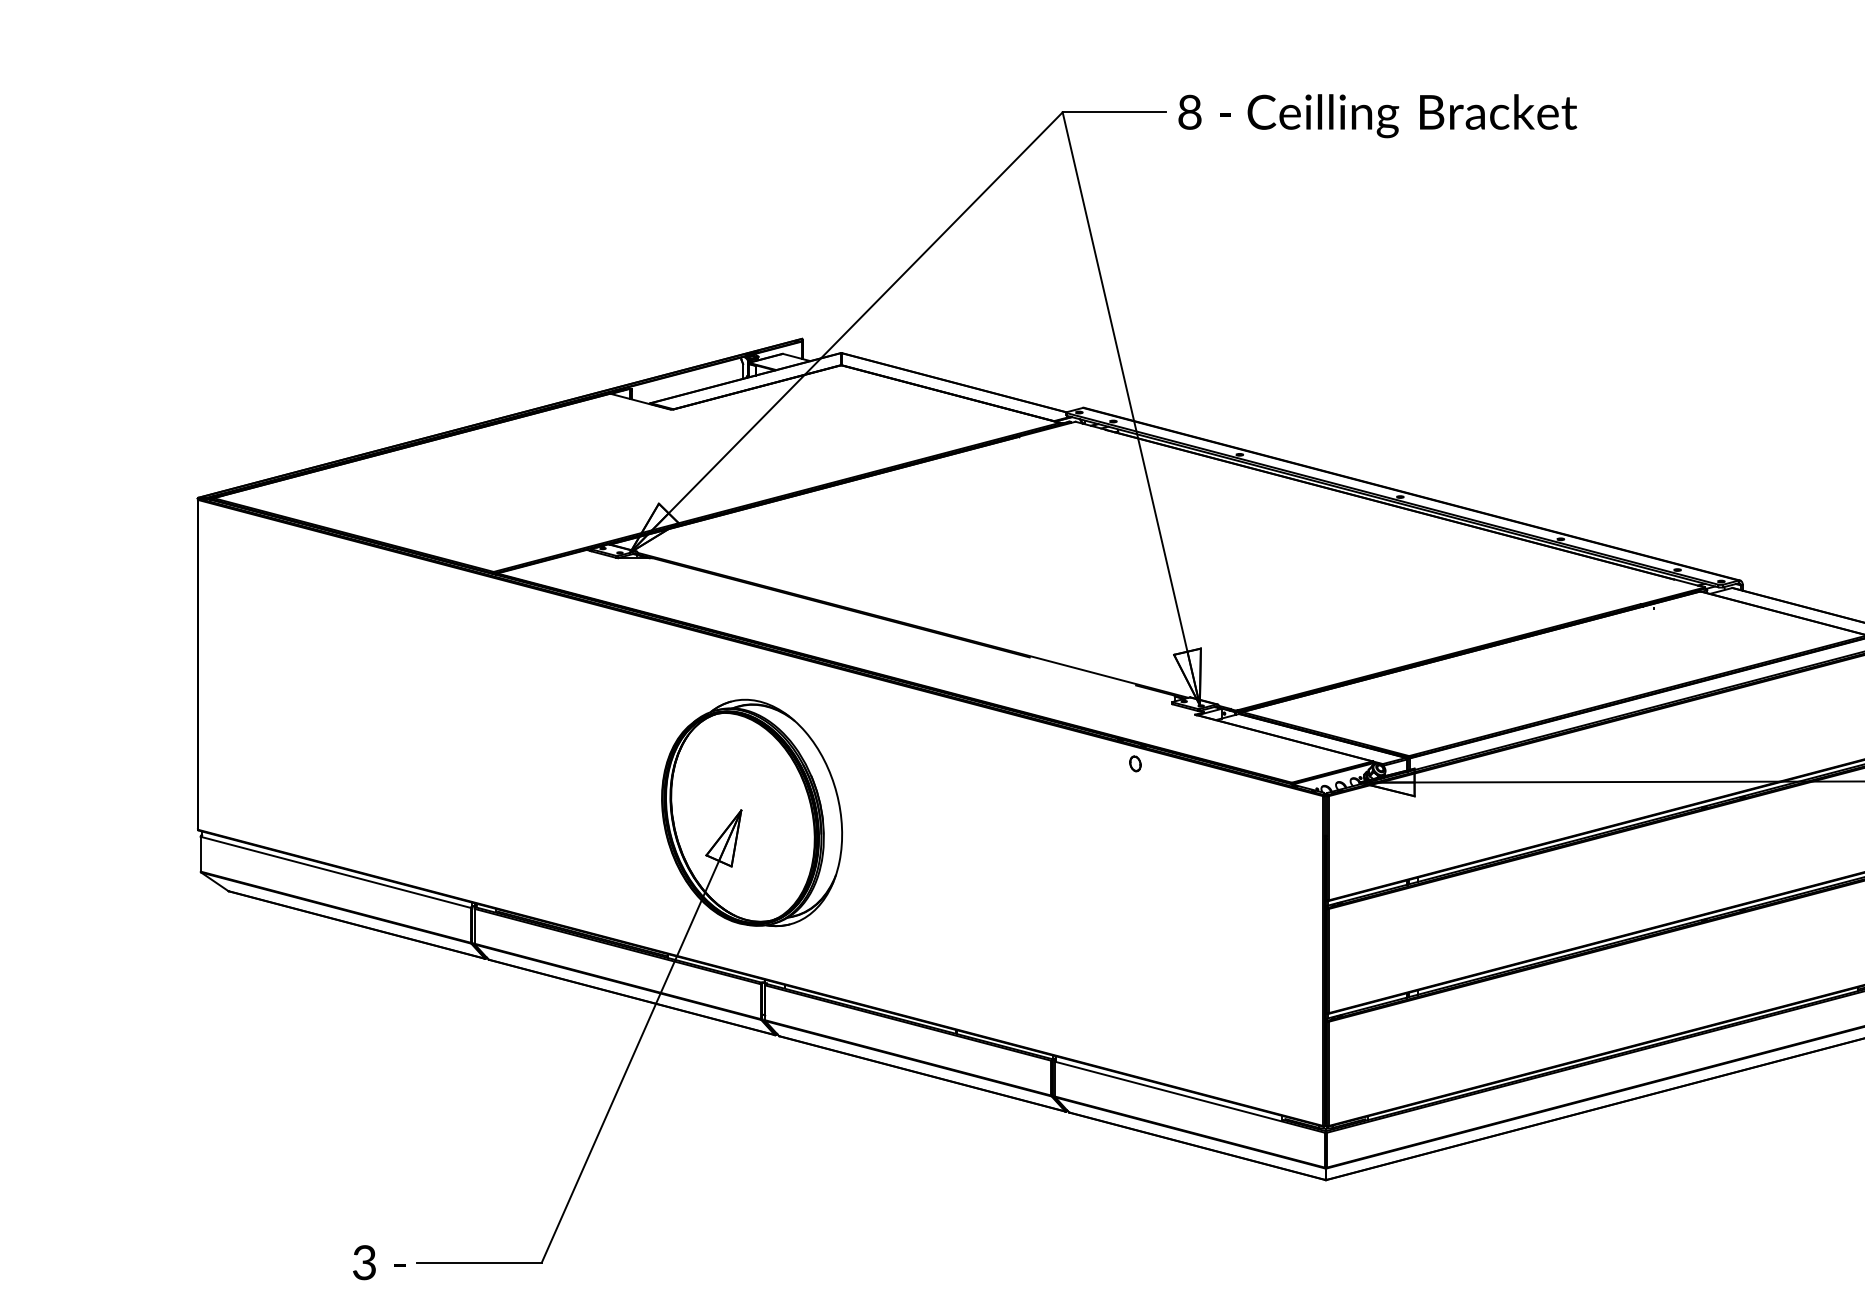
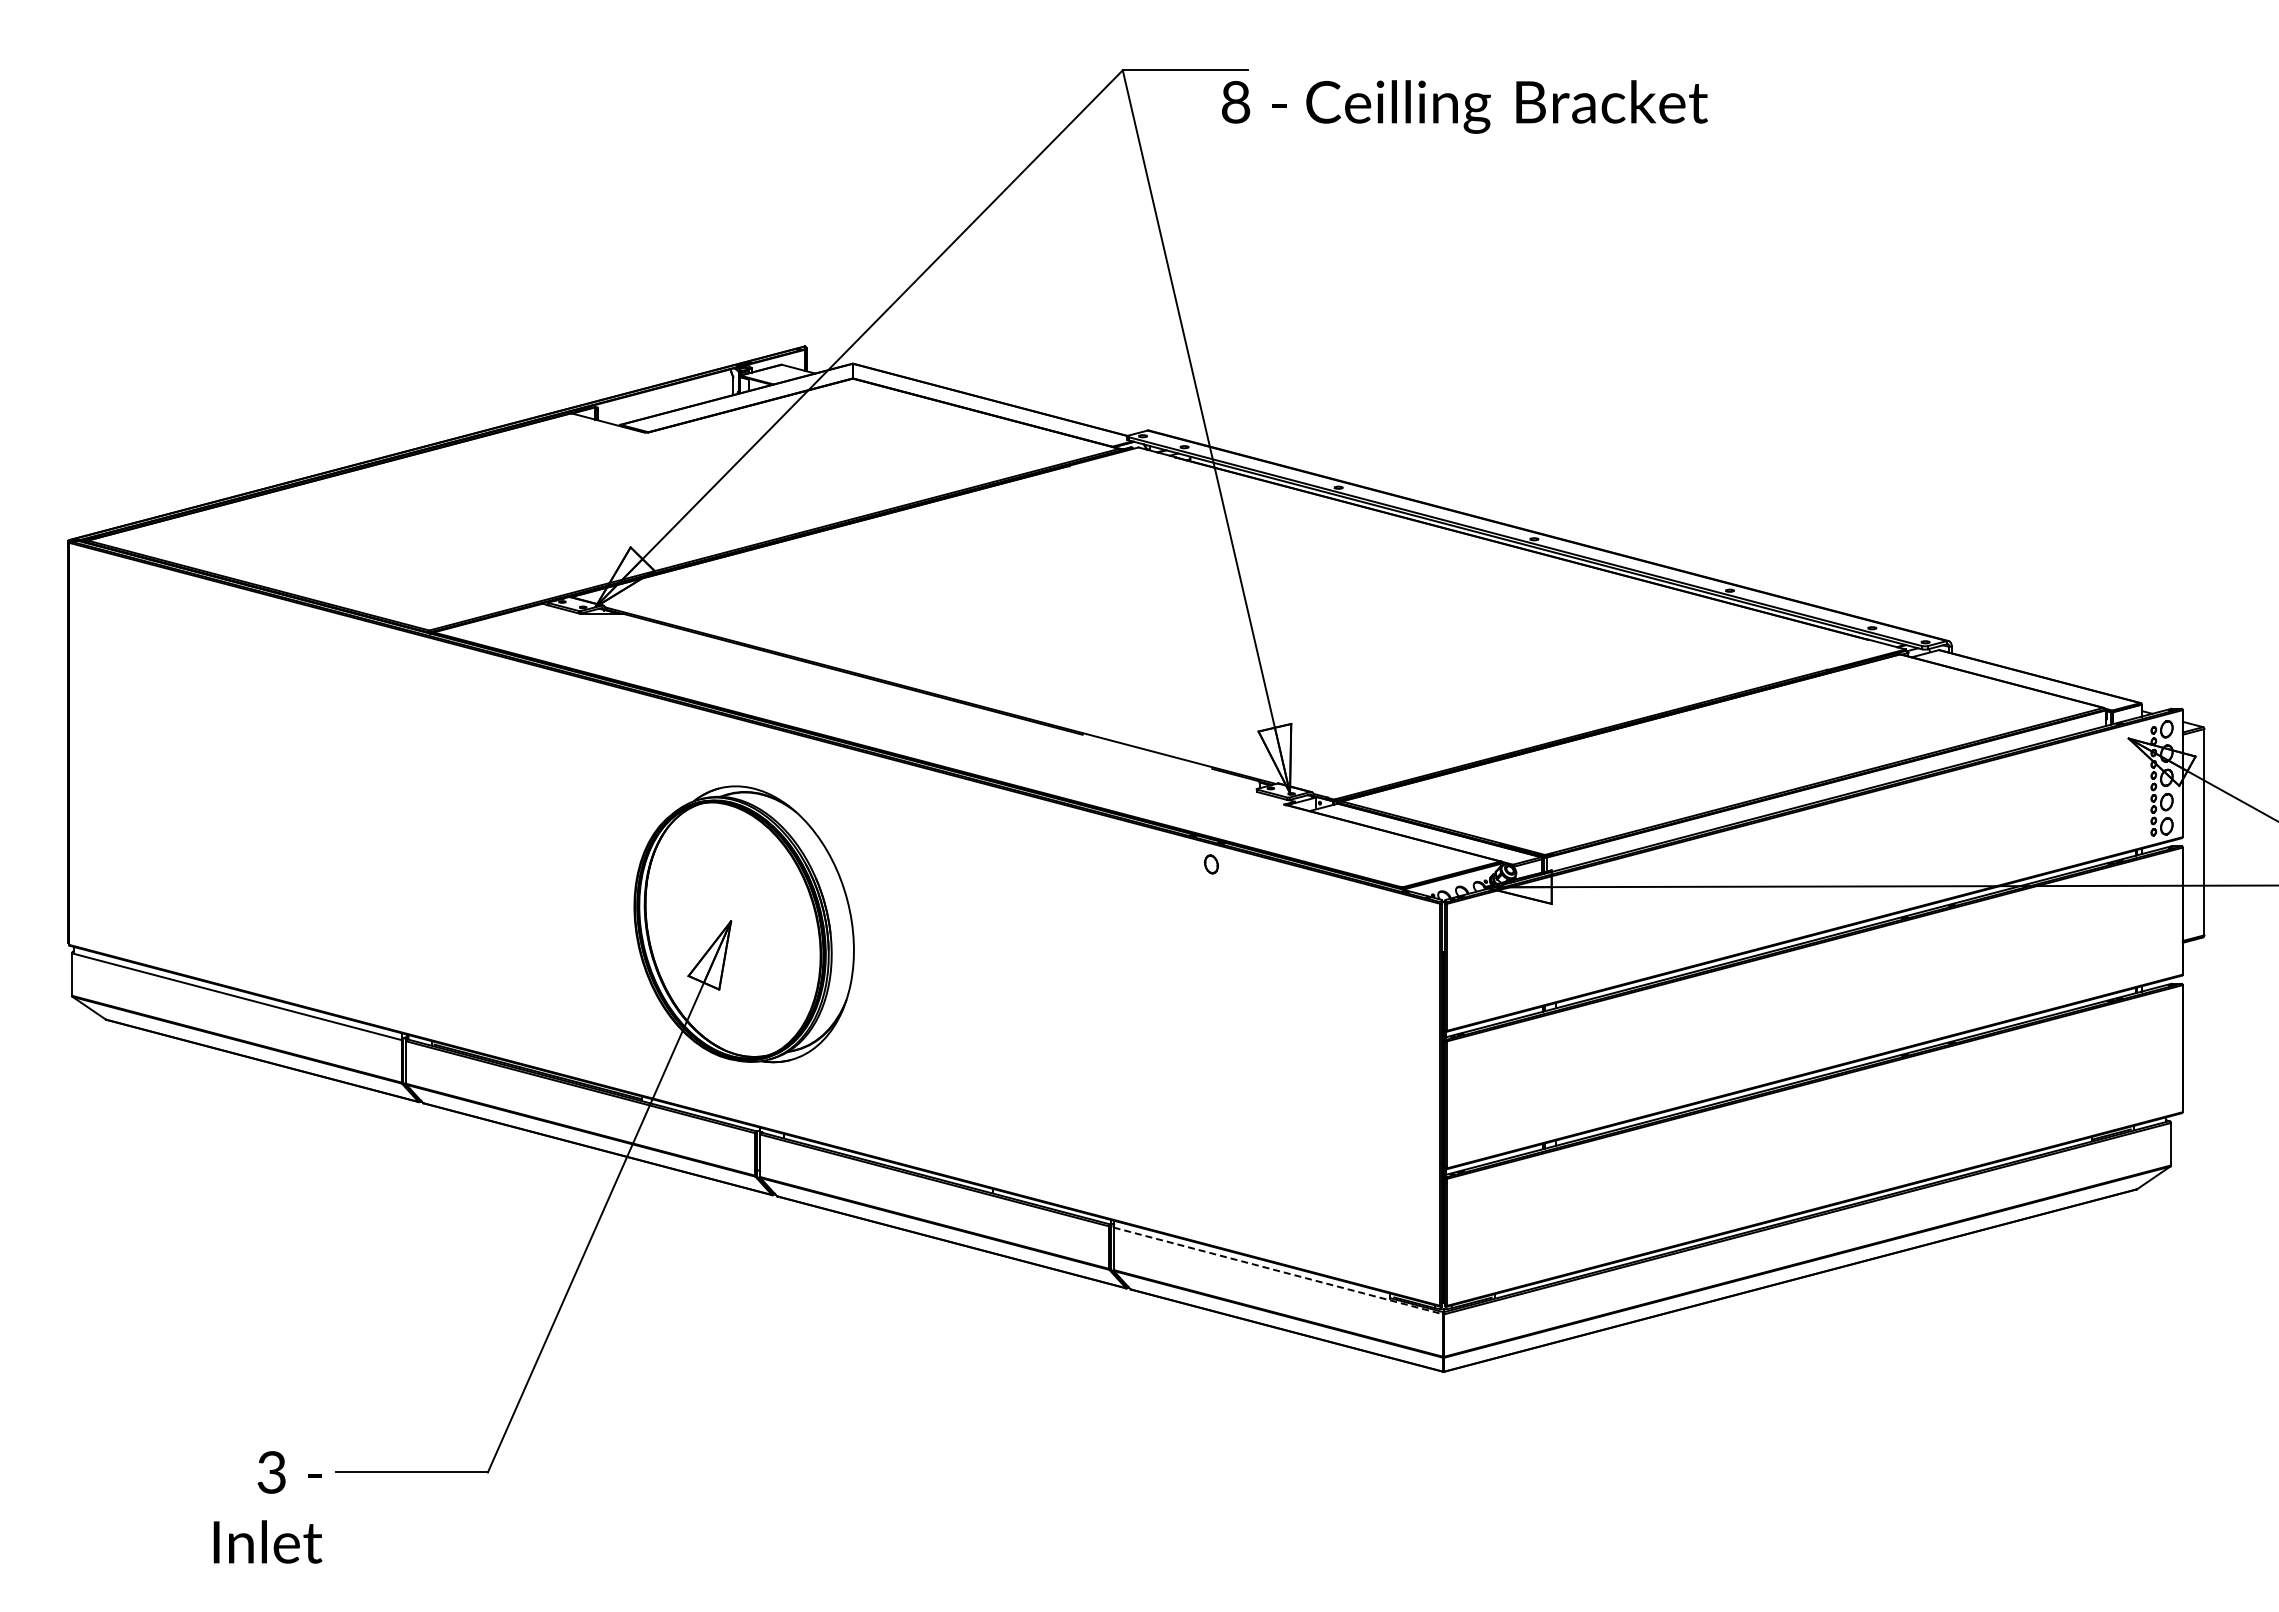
text: (1377, 115) -> (1464, 106), moved
line: (1190, 1097) -> (1278, 1271), solid -> dashed

